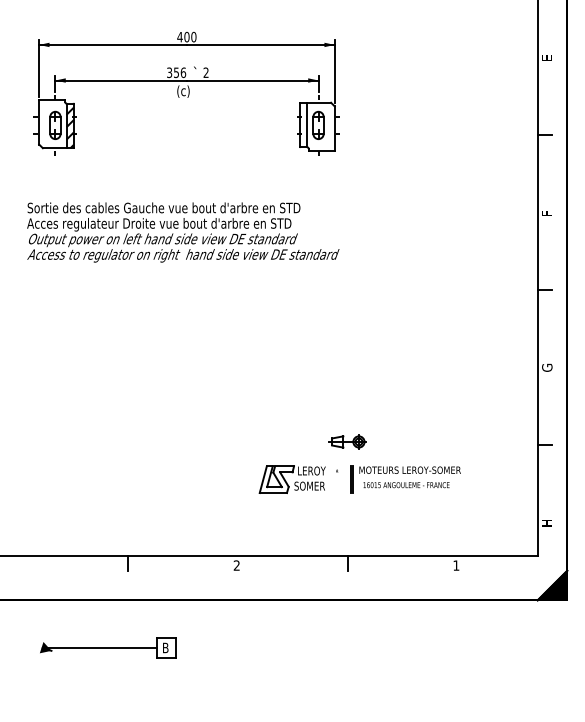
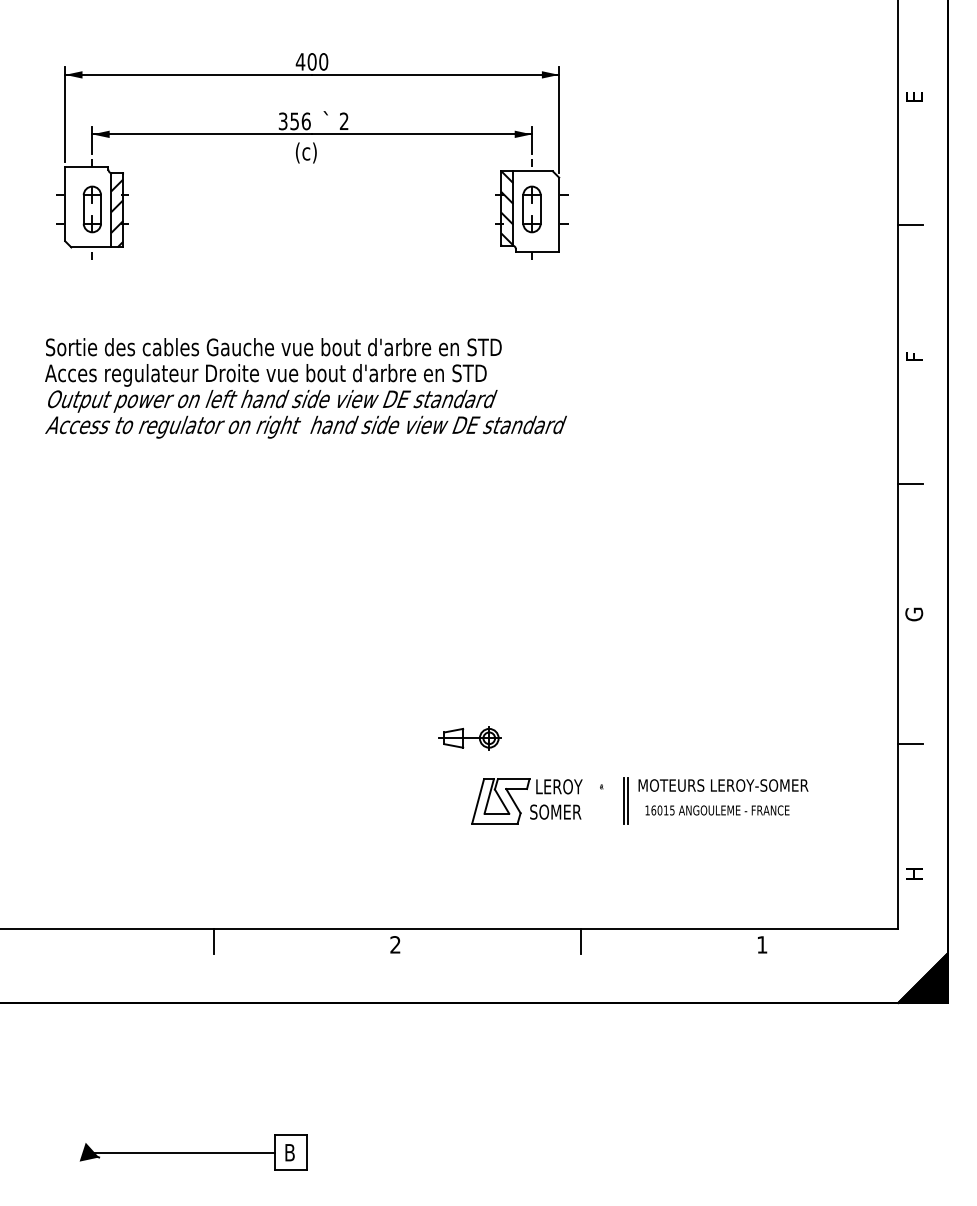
hatch: (303, 124) -> (506, 207), added
part: (347, 441) -> (470, 737), moved
part: (359, 479) -> (638, 801), moved
part: (108, 647) -> (194, 1151), moved

